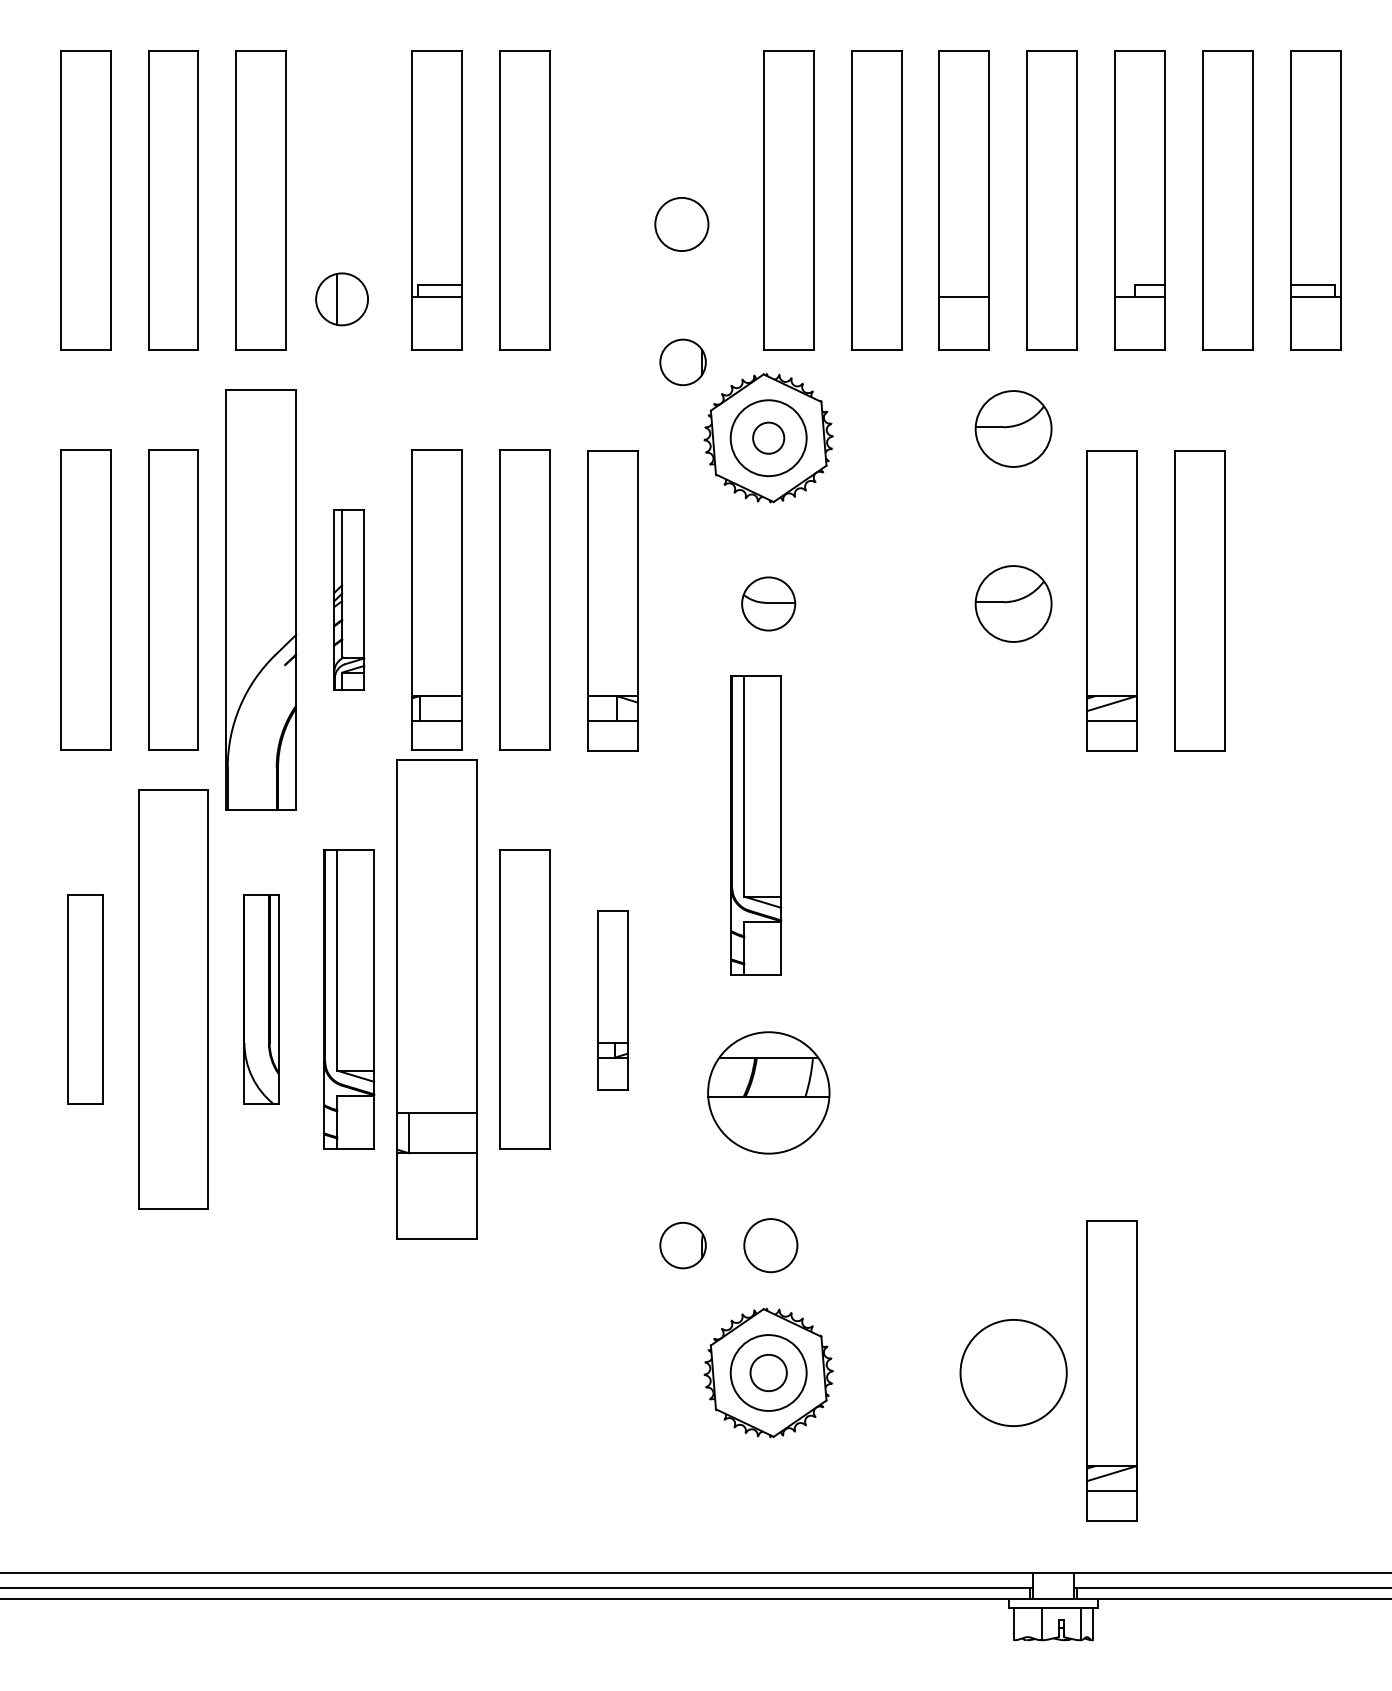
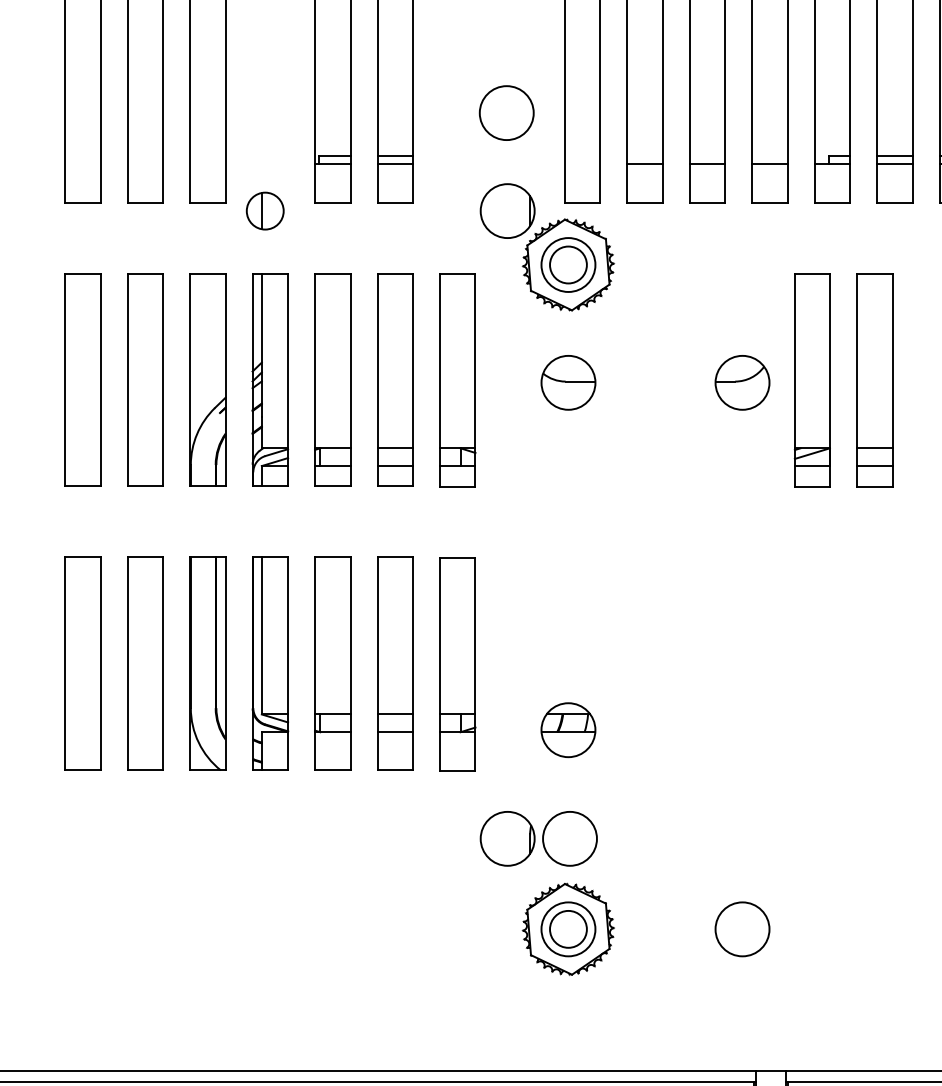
circle: (681, 224) -> (506, 113), size x1.43
line: (524, 284) -> (394, 155), added
line: (1228, 284) -> (895, 155), added
line: (524, 296) -> (394, 164), added
line: (876, 296) -> (645, 164), added
line: (1052, 296) -> (770, 164), added
line: (1228, 296) -> (895, 164), added
part: (341, 299) -> (264, 211), moved
part: (682, 362) -> (507, 211), size x1.67
part: (1013, 428) -> (742, 258), removed
circle: (768, 438) -> (568, 265), size x1.67
part: (261, 599) -> (207, 379), size x0.71
part: (349, 599) -> (270, 379), size x1.67
part: (768, 603) -> (568, 382), size x1.43
line: (524, 696) -> (394, 448), added
line: (1200, 696) -> (875, 448), added
line: (524, 721) -> (394, 466), added
line: (1200, 721) -> (875, 466), added
part: (756, 825) -> (559, 540), removed
part: (85, 999) -> (82, 663), size x1.43
part: (173, 999) -> (145, 663), size x0.71
part: (260, 999) -> (207, 663), size x1.43
part: (436, 999) -> (332, 663), size x0.62
part: (612, 1000) -> (457, 664), size x1.67
line: (524, 1070) -> (394, 714), added
part: (768, 1092) -> (568, 730), size x0.62
line: (524, 1095) -> (394, 732), added
part: (682, 1245) -> (507, 838), size x1.67
circle: (770, 1245) -> (569, 838), size x1.43
part: (1111, 1370) -> (812, 927), removed
circle: (768, 1372) -> (568, 929), size x1.43
circle: (1013, 1372) -> (742, 929), size x0.71

